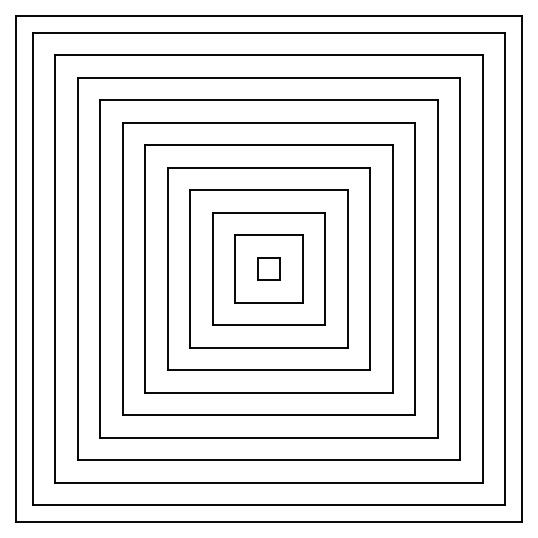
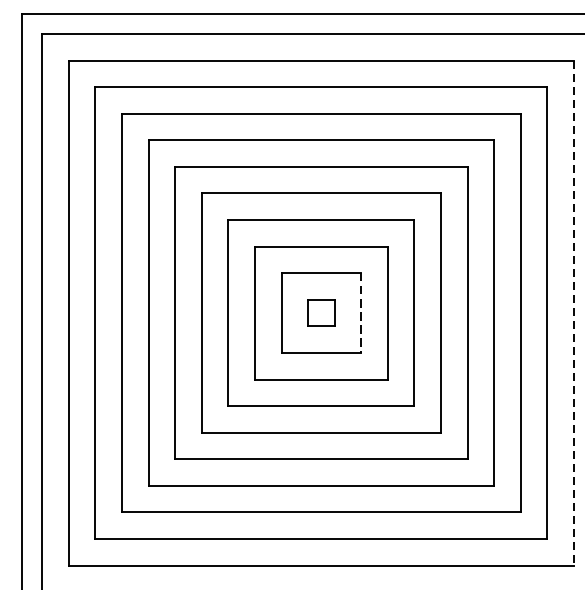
line: (302, 268) -> (361, 312), solid -> dashed
line: (482, 268) -> (573, 312), solid -> dashed

